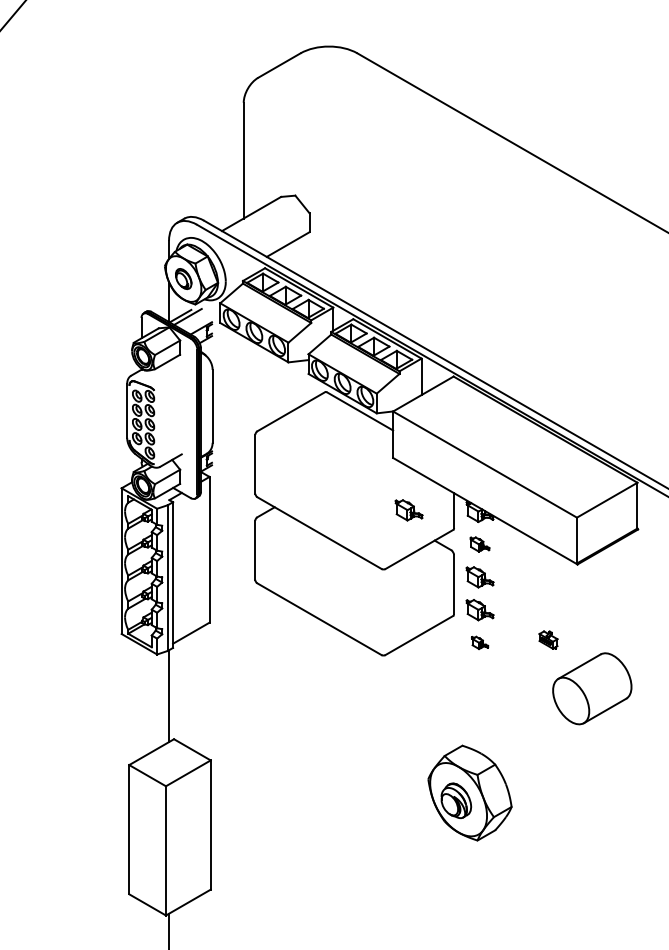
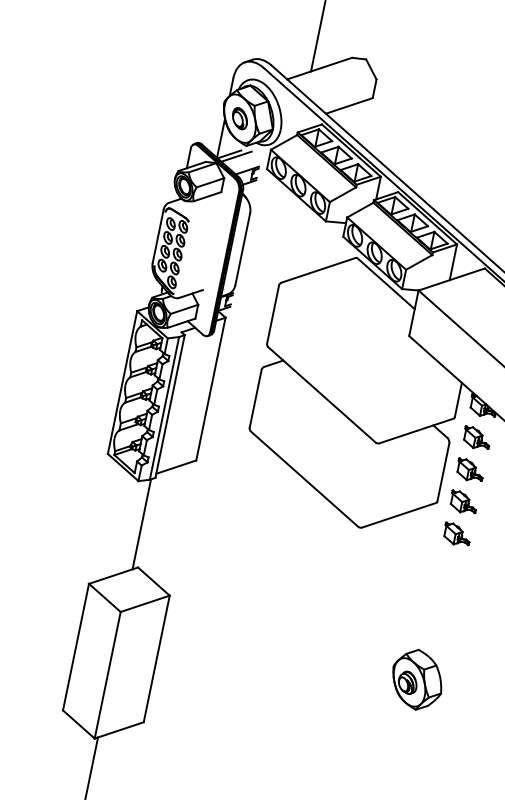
part: (408, 510) -> (413, 390), removed
part: (479, 544) -> (476, 438), size x1.43
part: (479, 642) -> (456, 534), size x1.67
part: (470, 792) -> (417, 679), size x0.62

